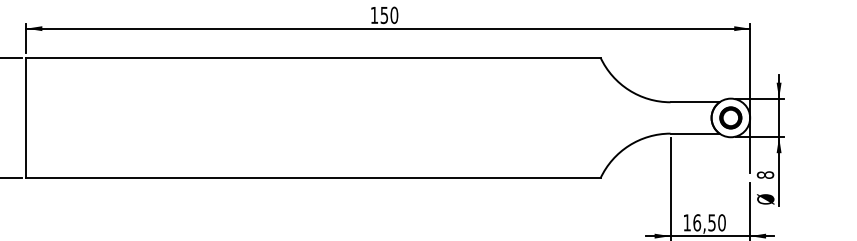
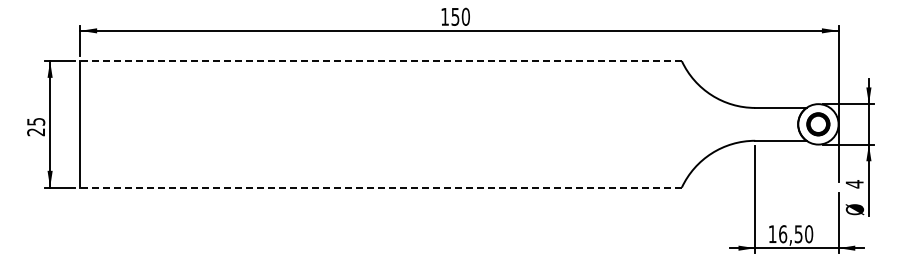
line: (313, 57) -> (381, 61), solid -> dashed
text: (765, 175) -> (854, 184), 8 -> 4
line: (313, 178) -> (381, 187), solid -> dashed

